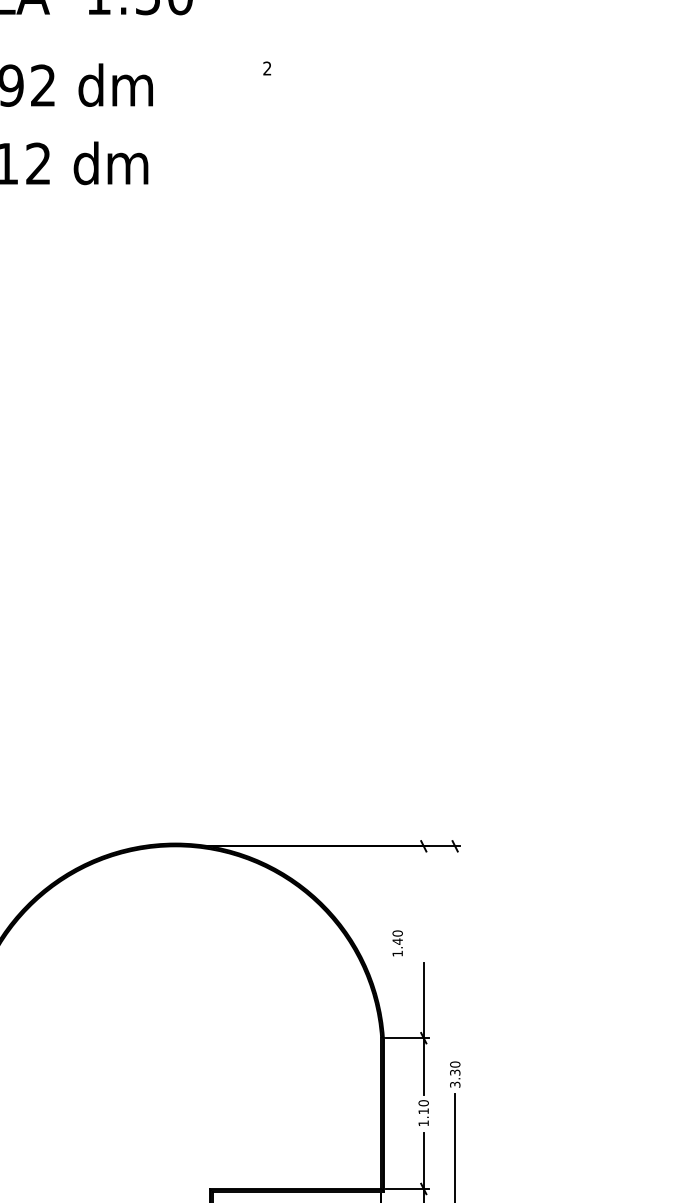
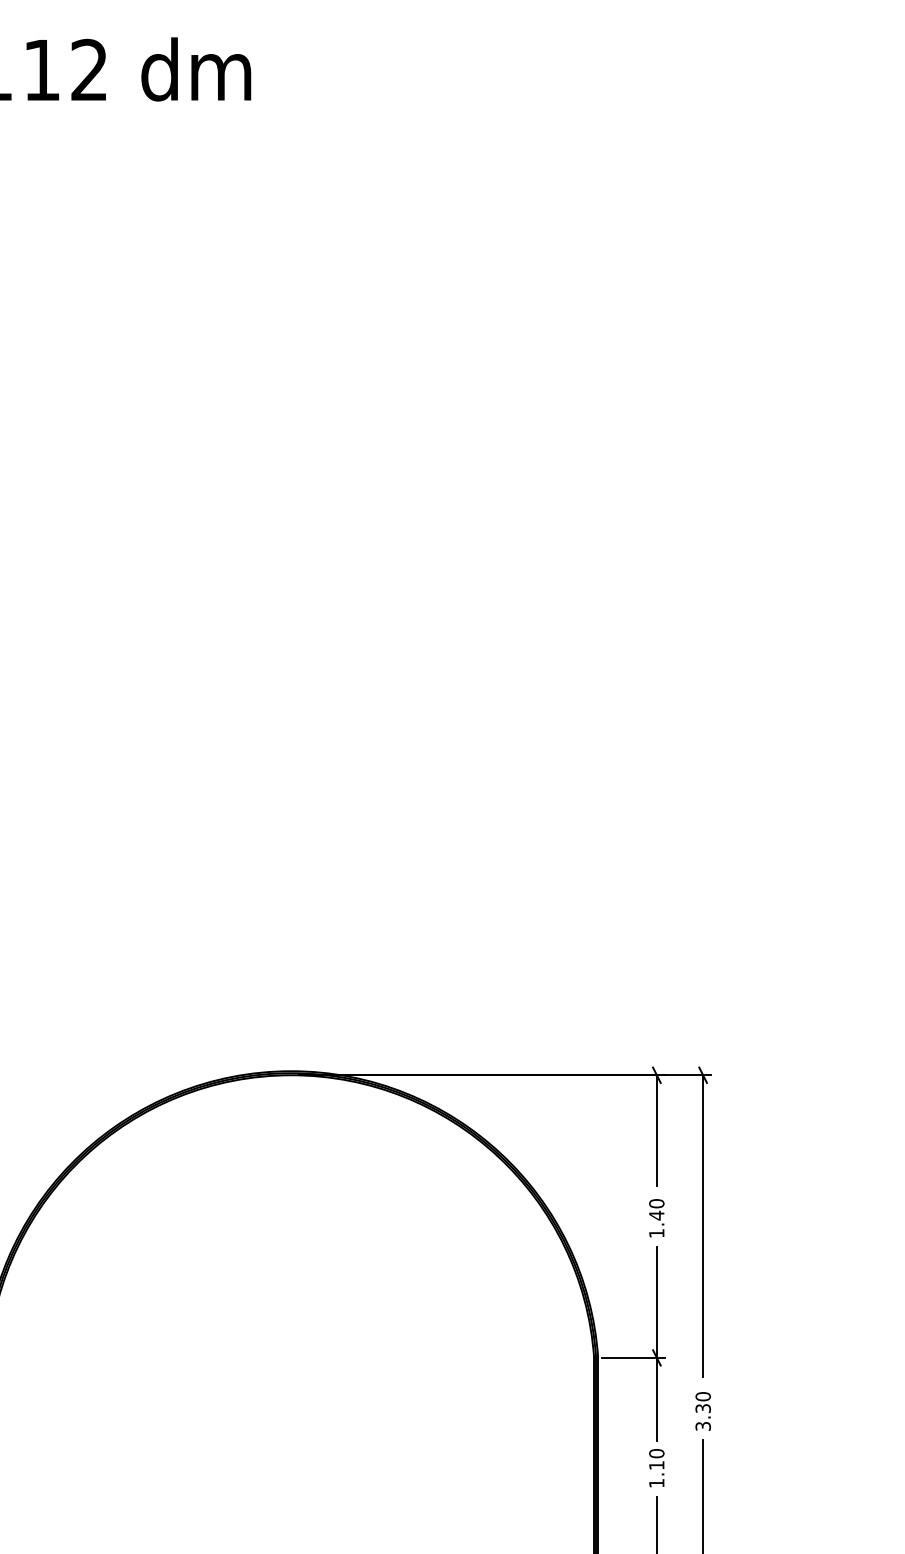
line: (423, 883) -> (656, 1130), added
text: (397, 943) -> (656, 1218), moved
line: (455, 948) -> (703, 1225), added

